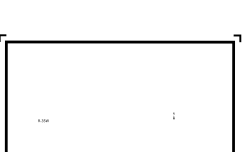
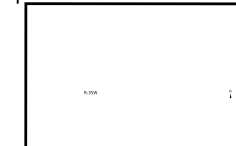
text: (43, 120) -> (90, 92), moved

